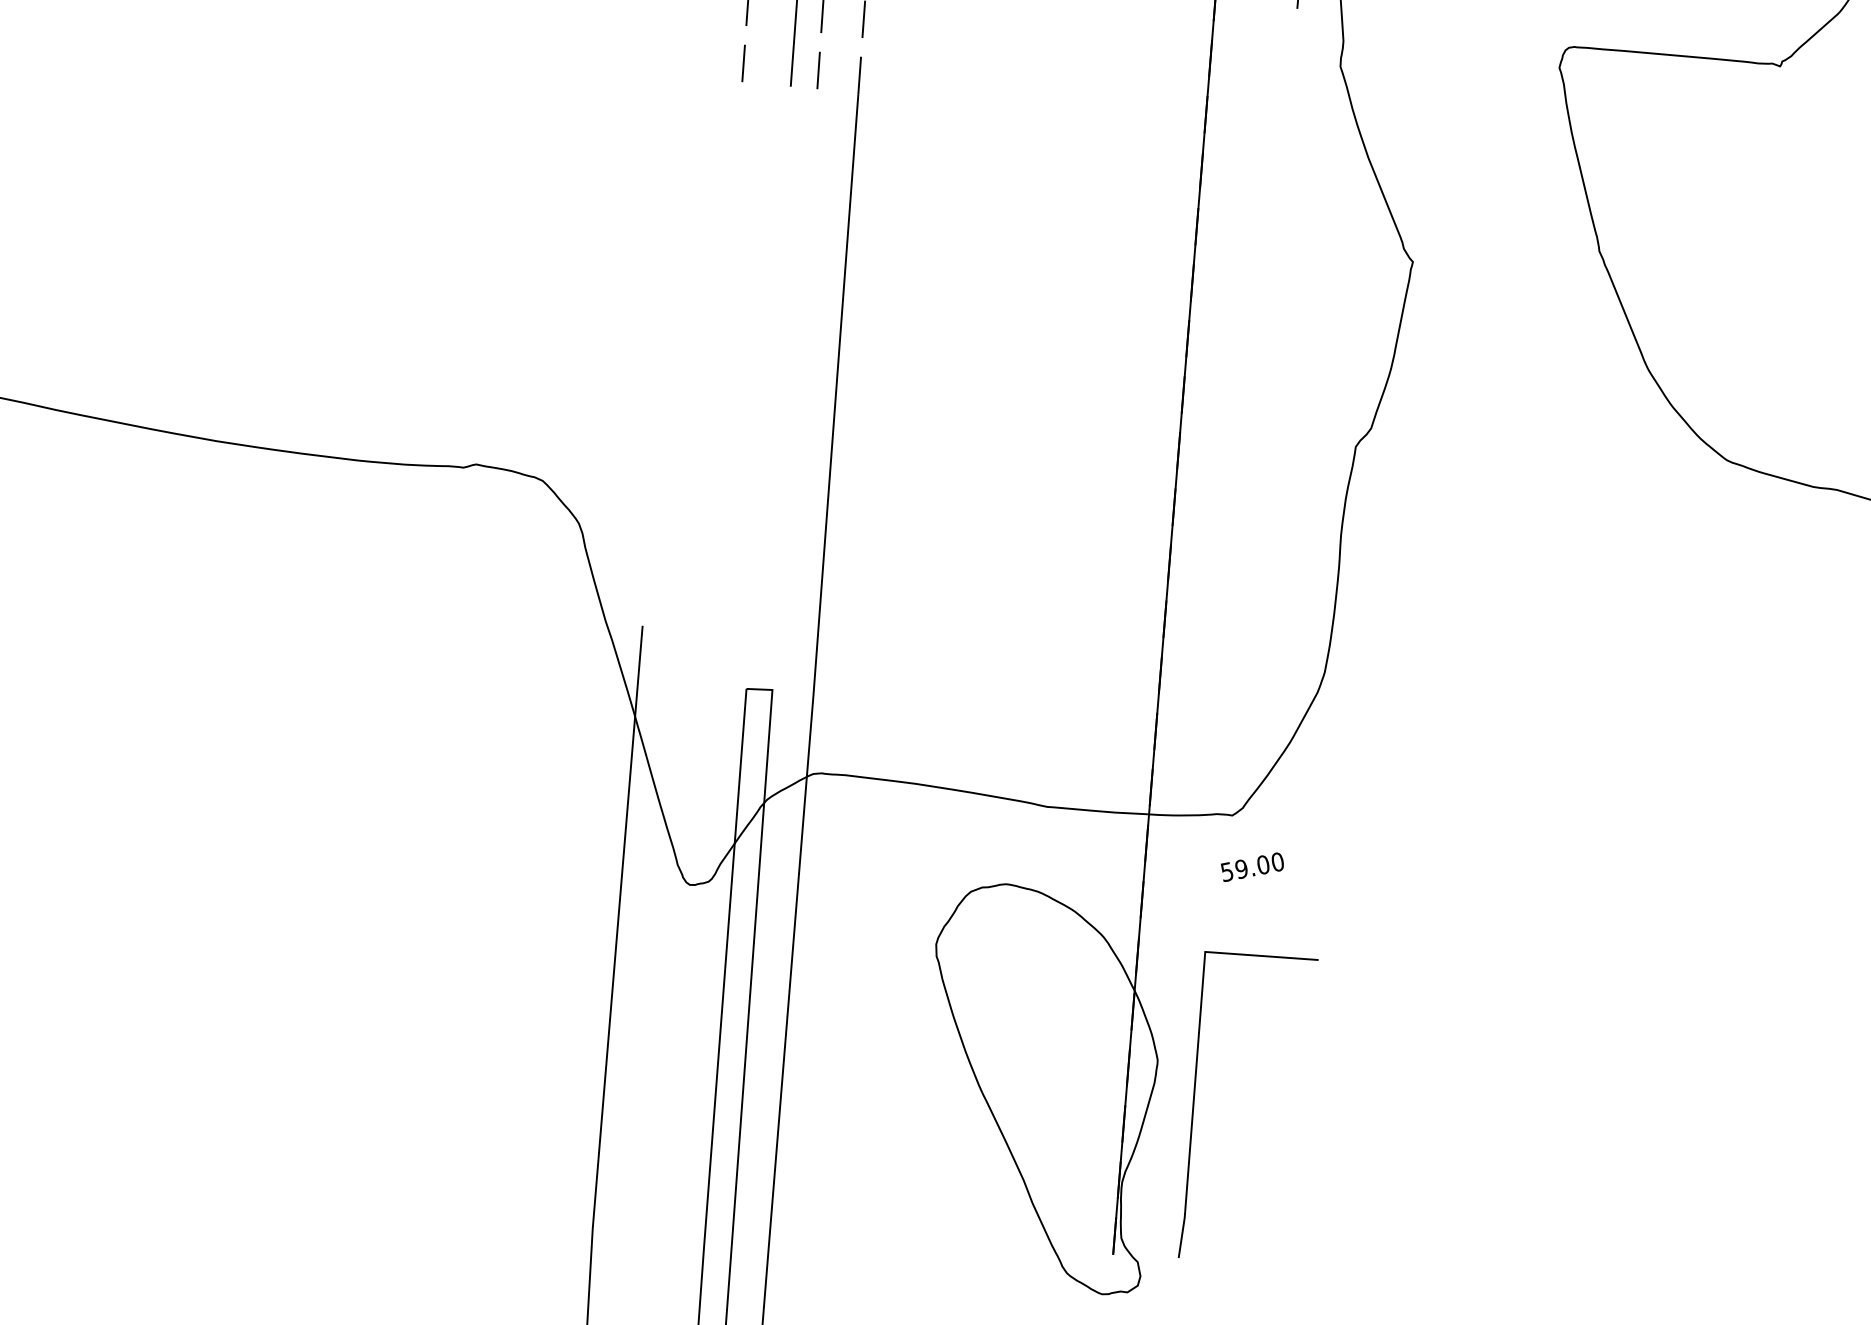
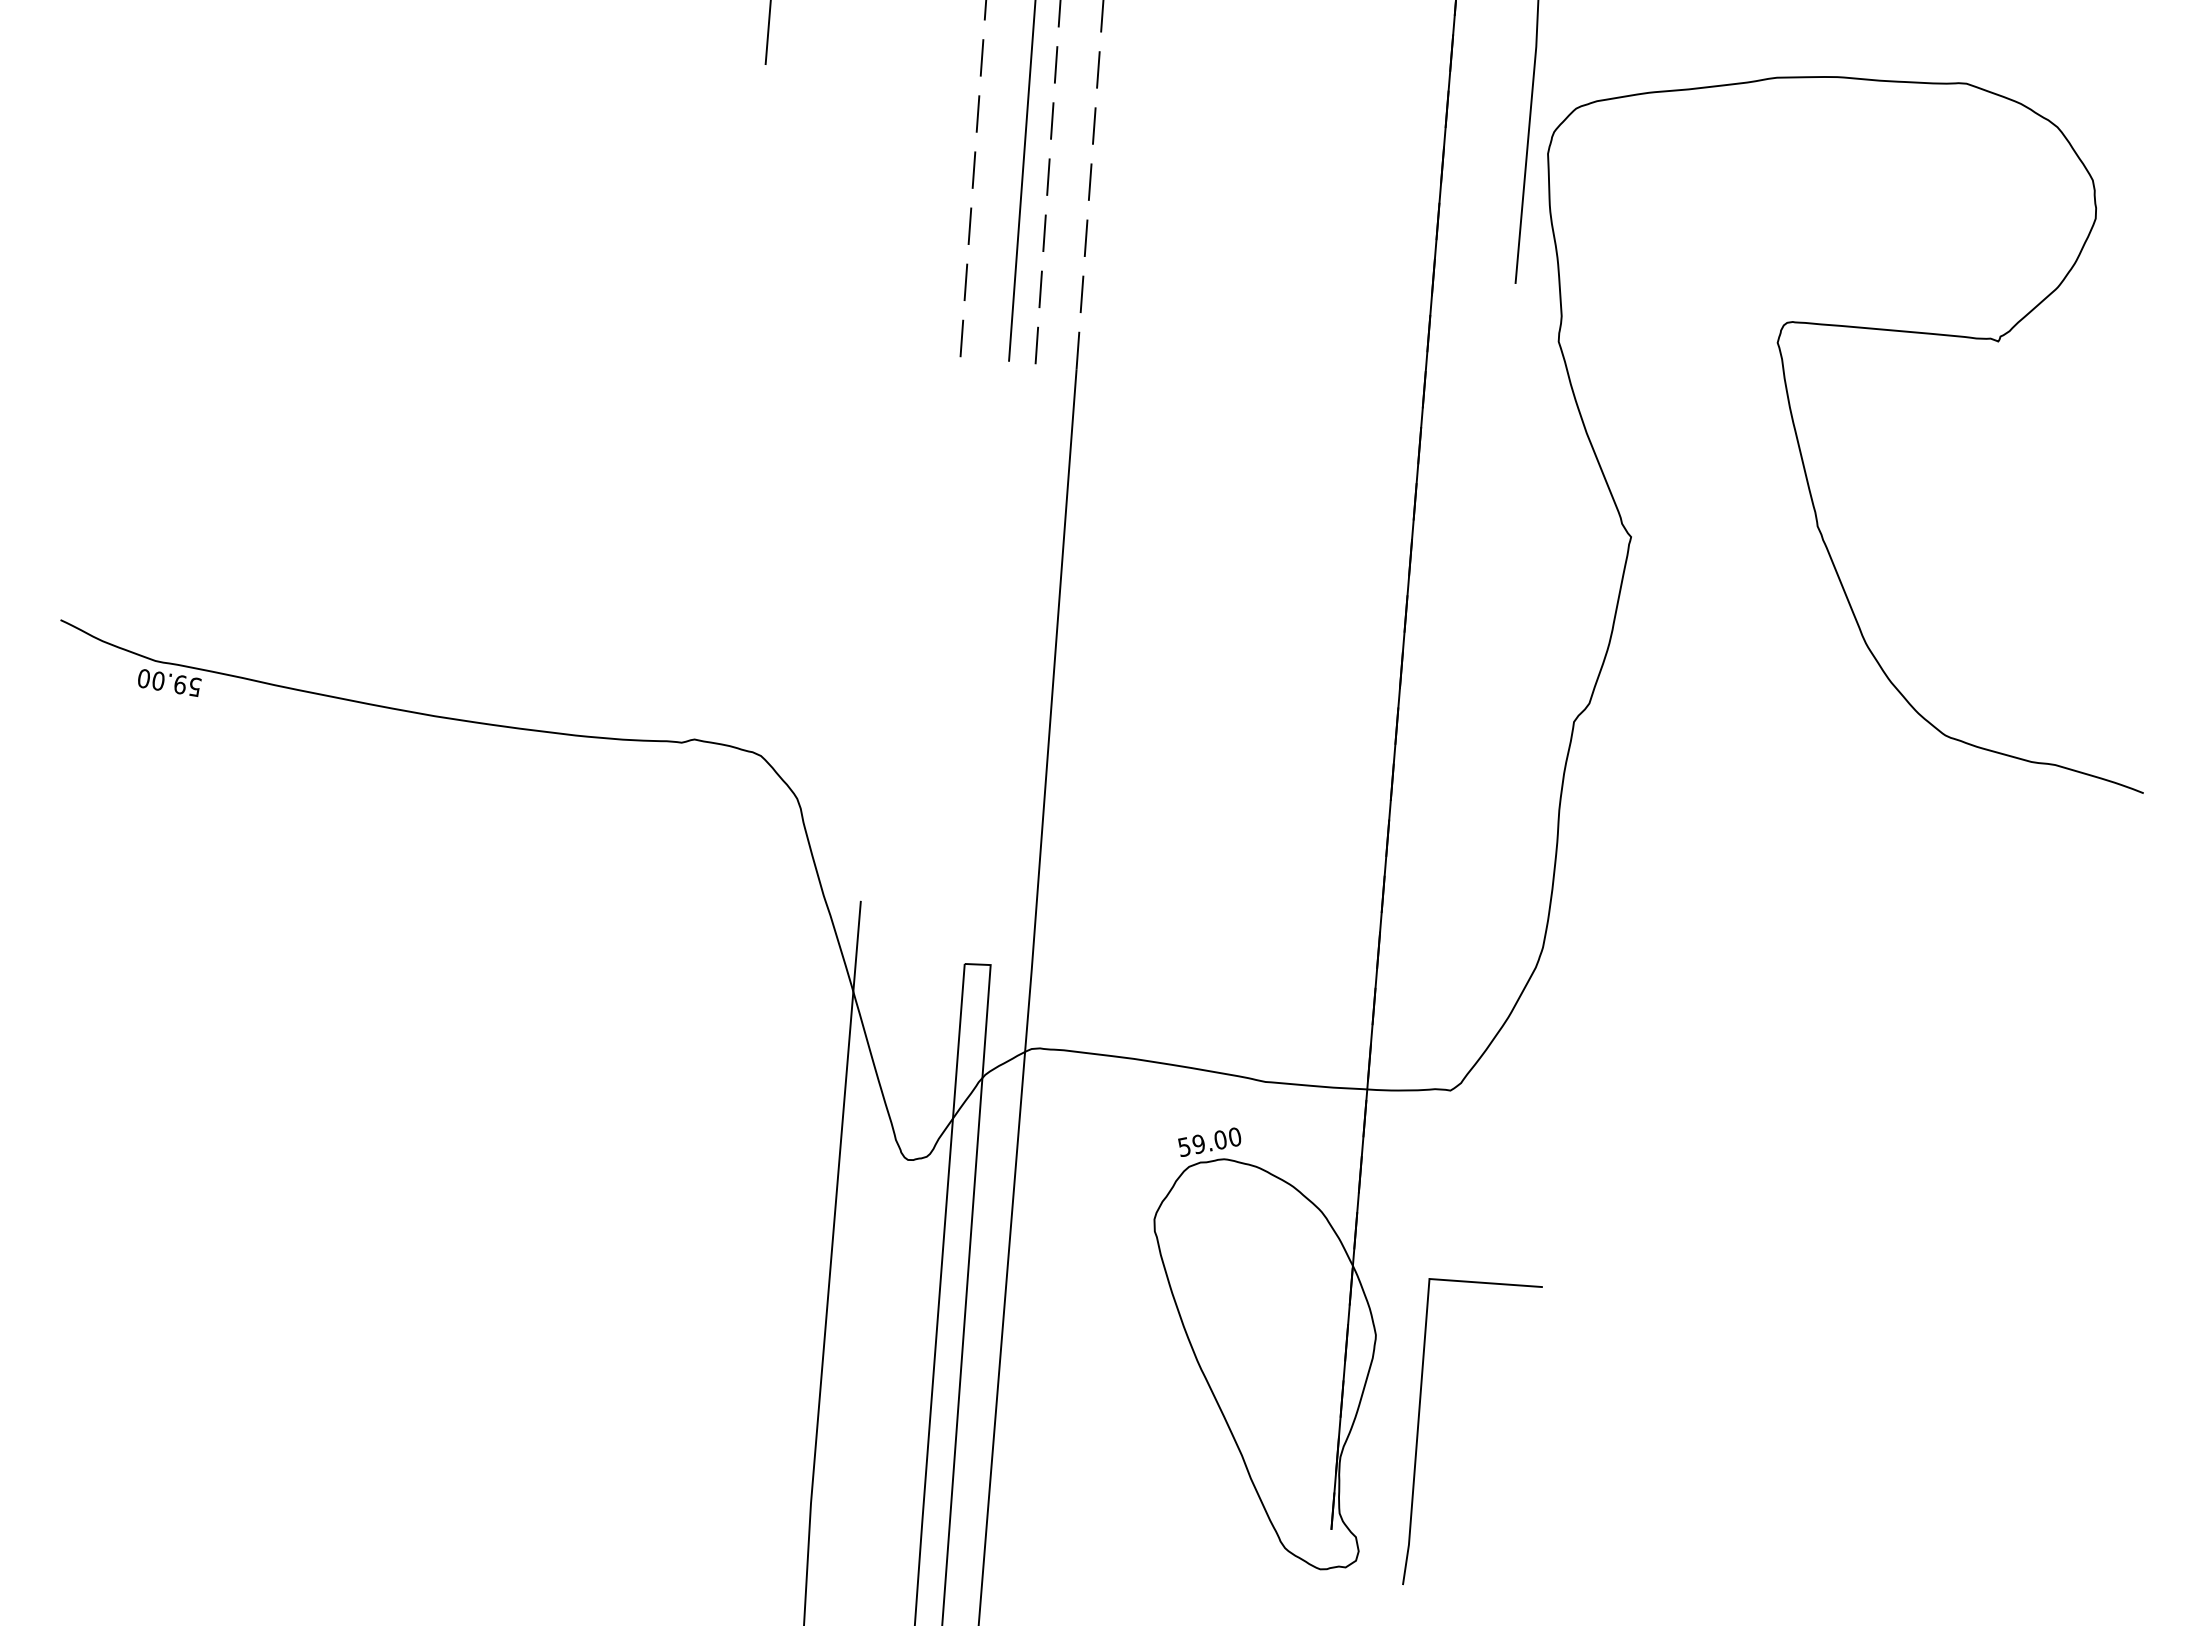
text: (1252, 866) -> (1209, 1141), moved
line: (1195, 1098) -> (1419, 1425), moved

